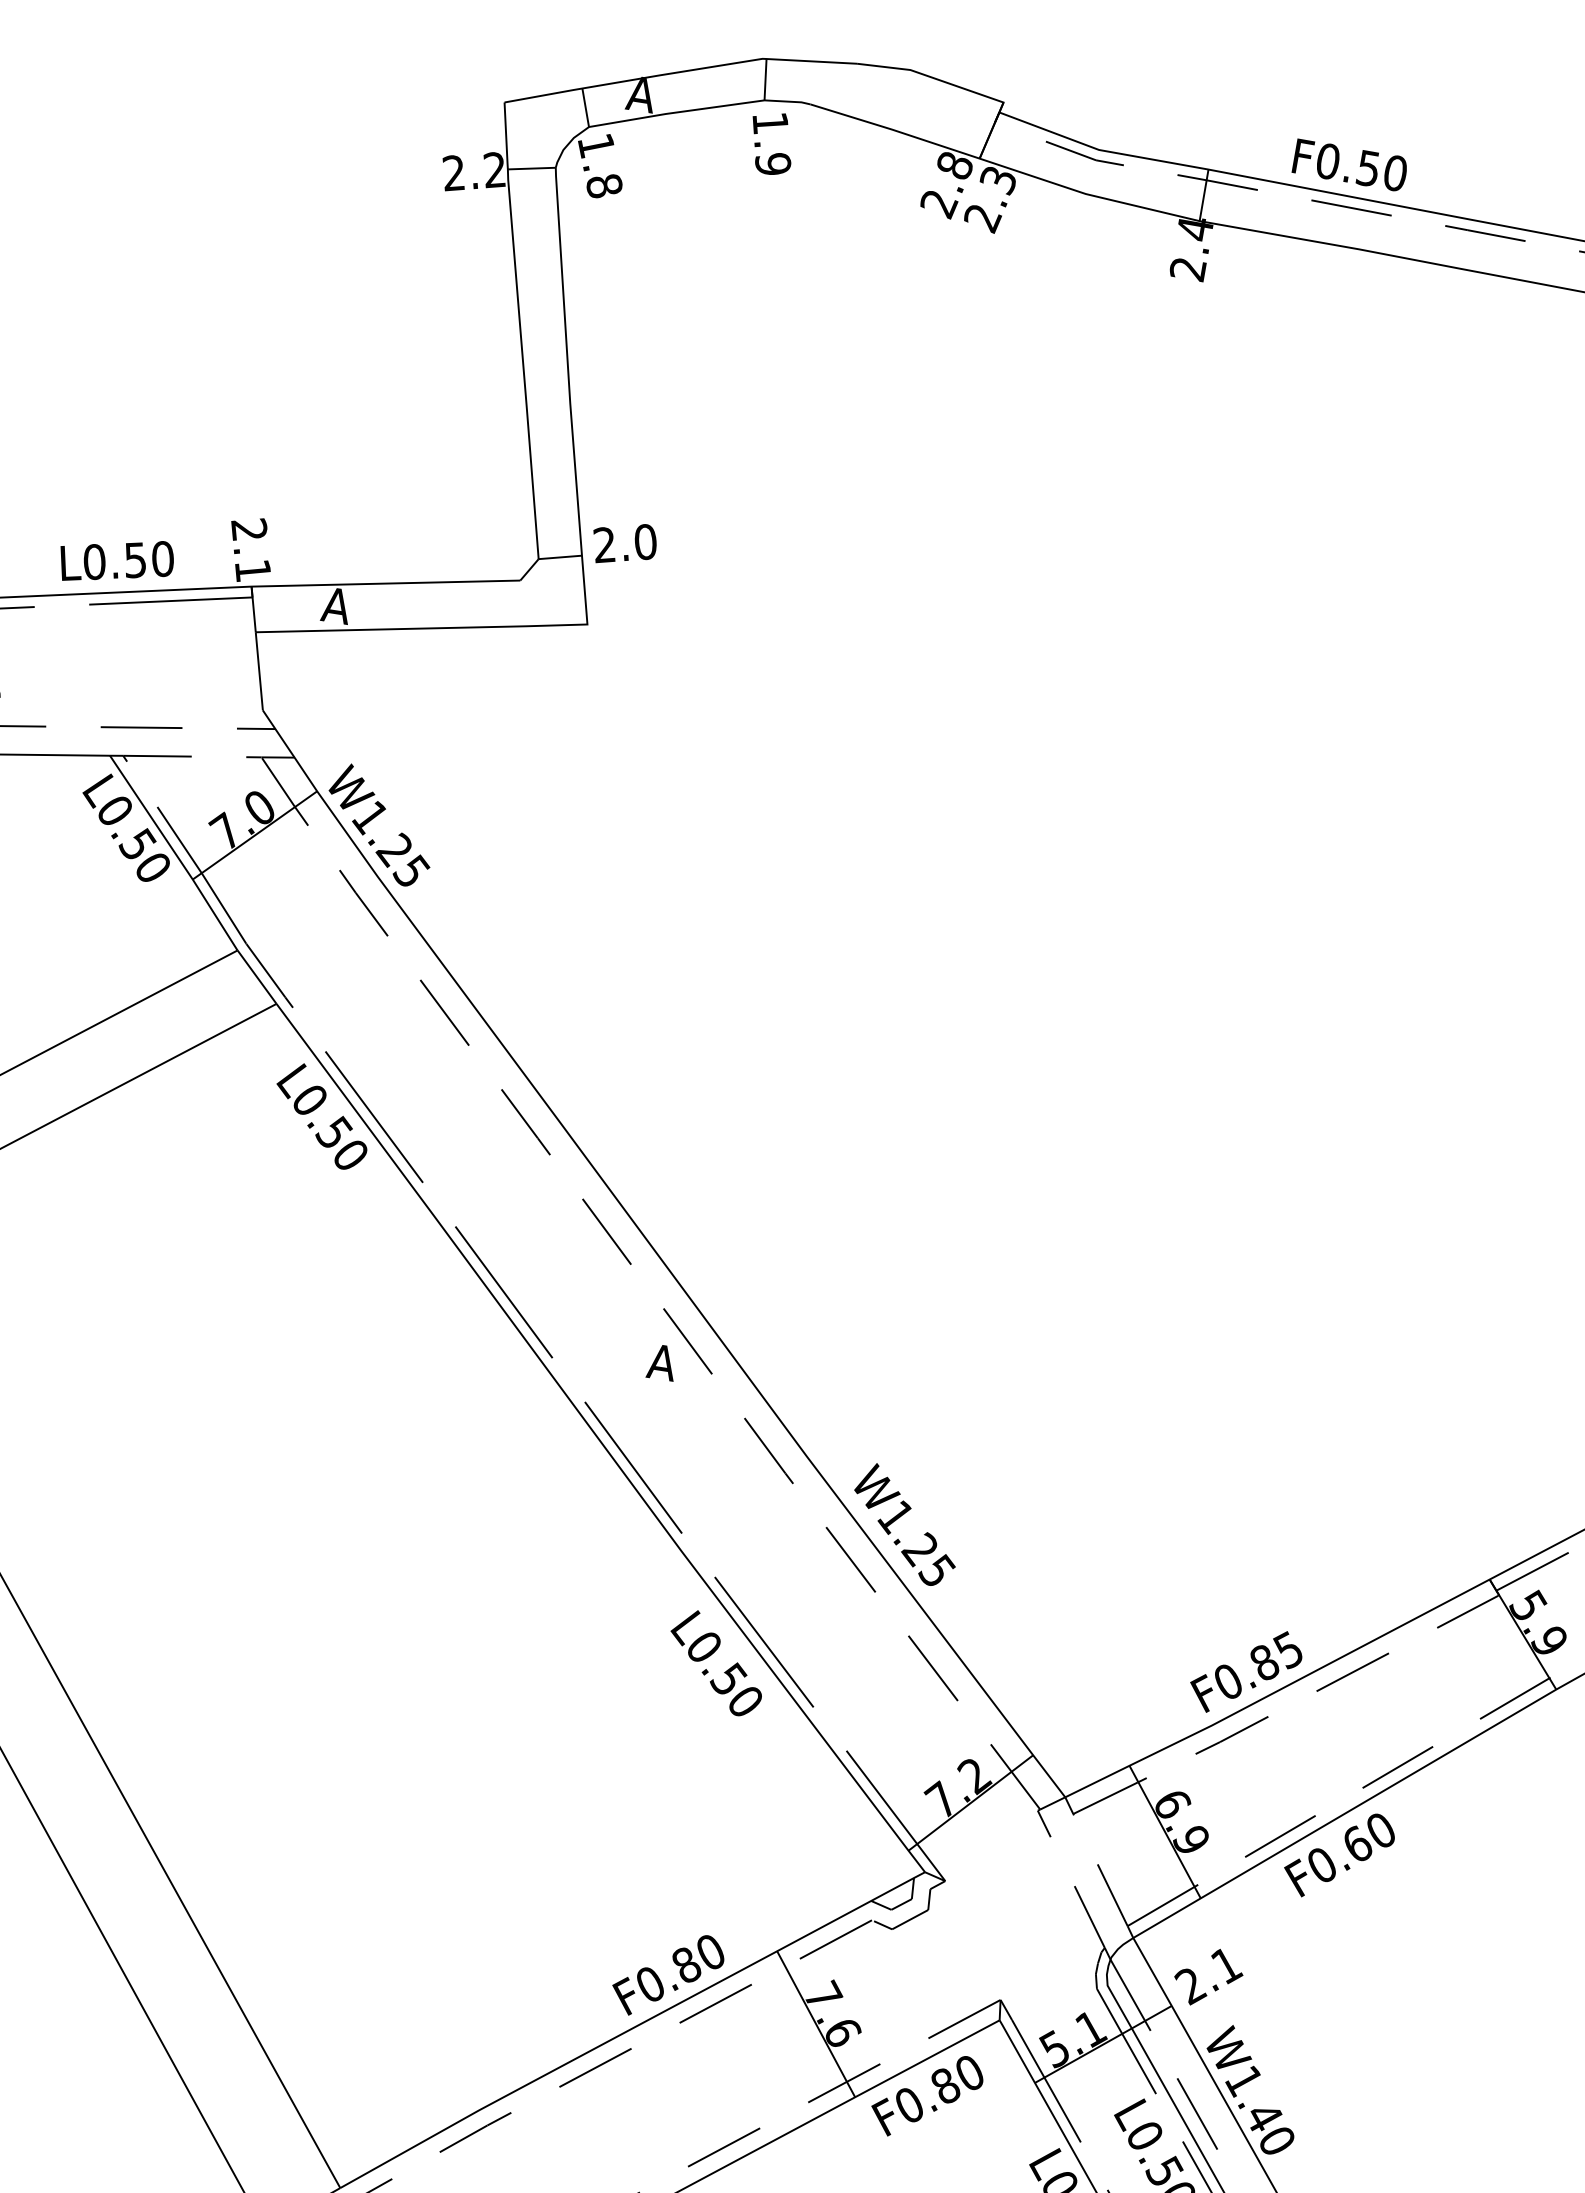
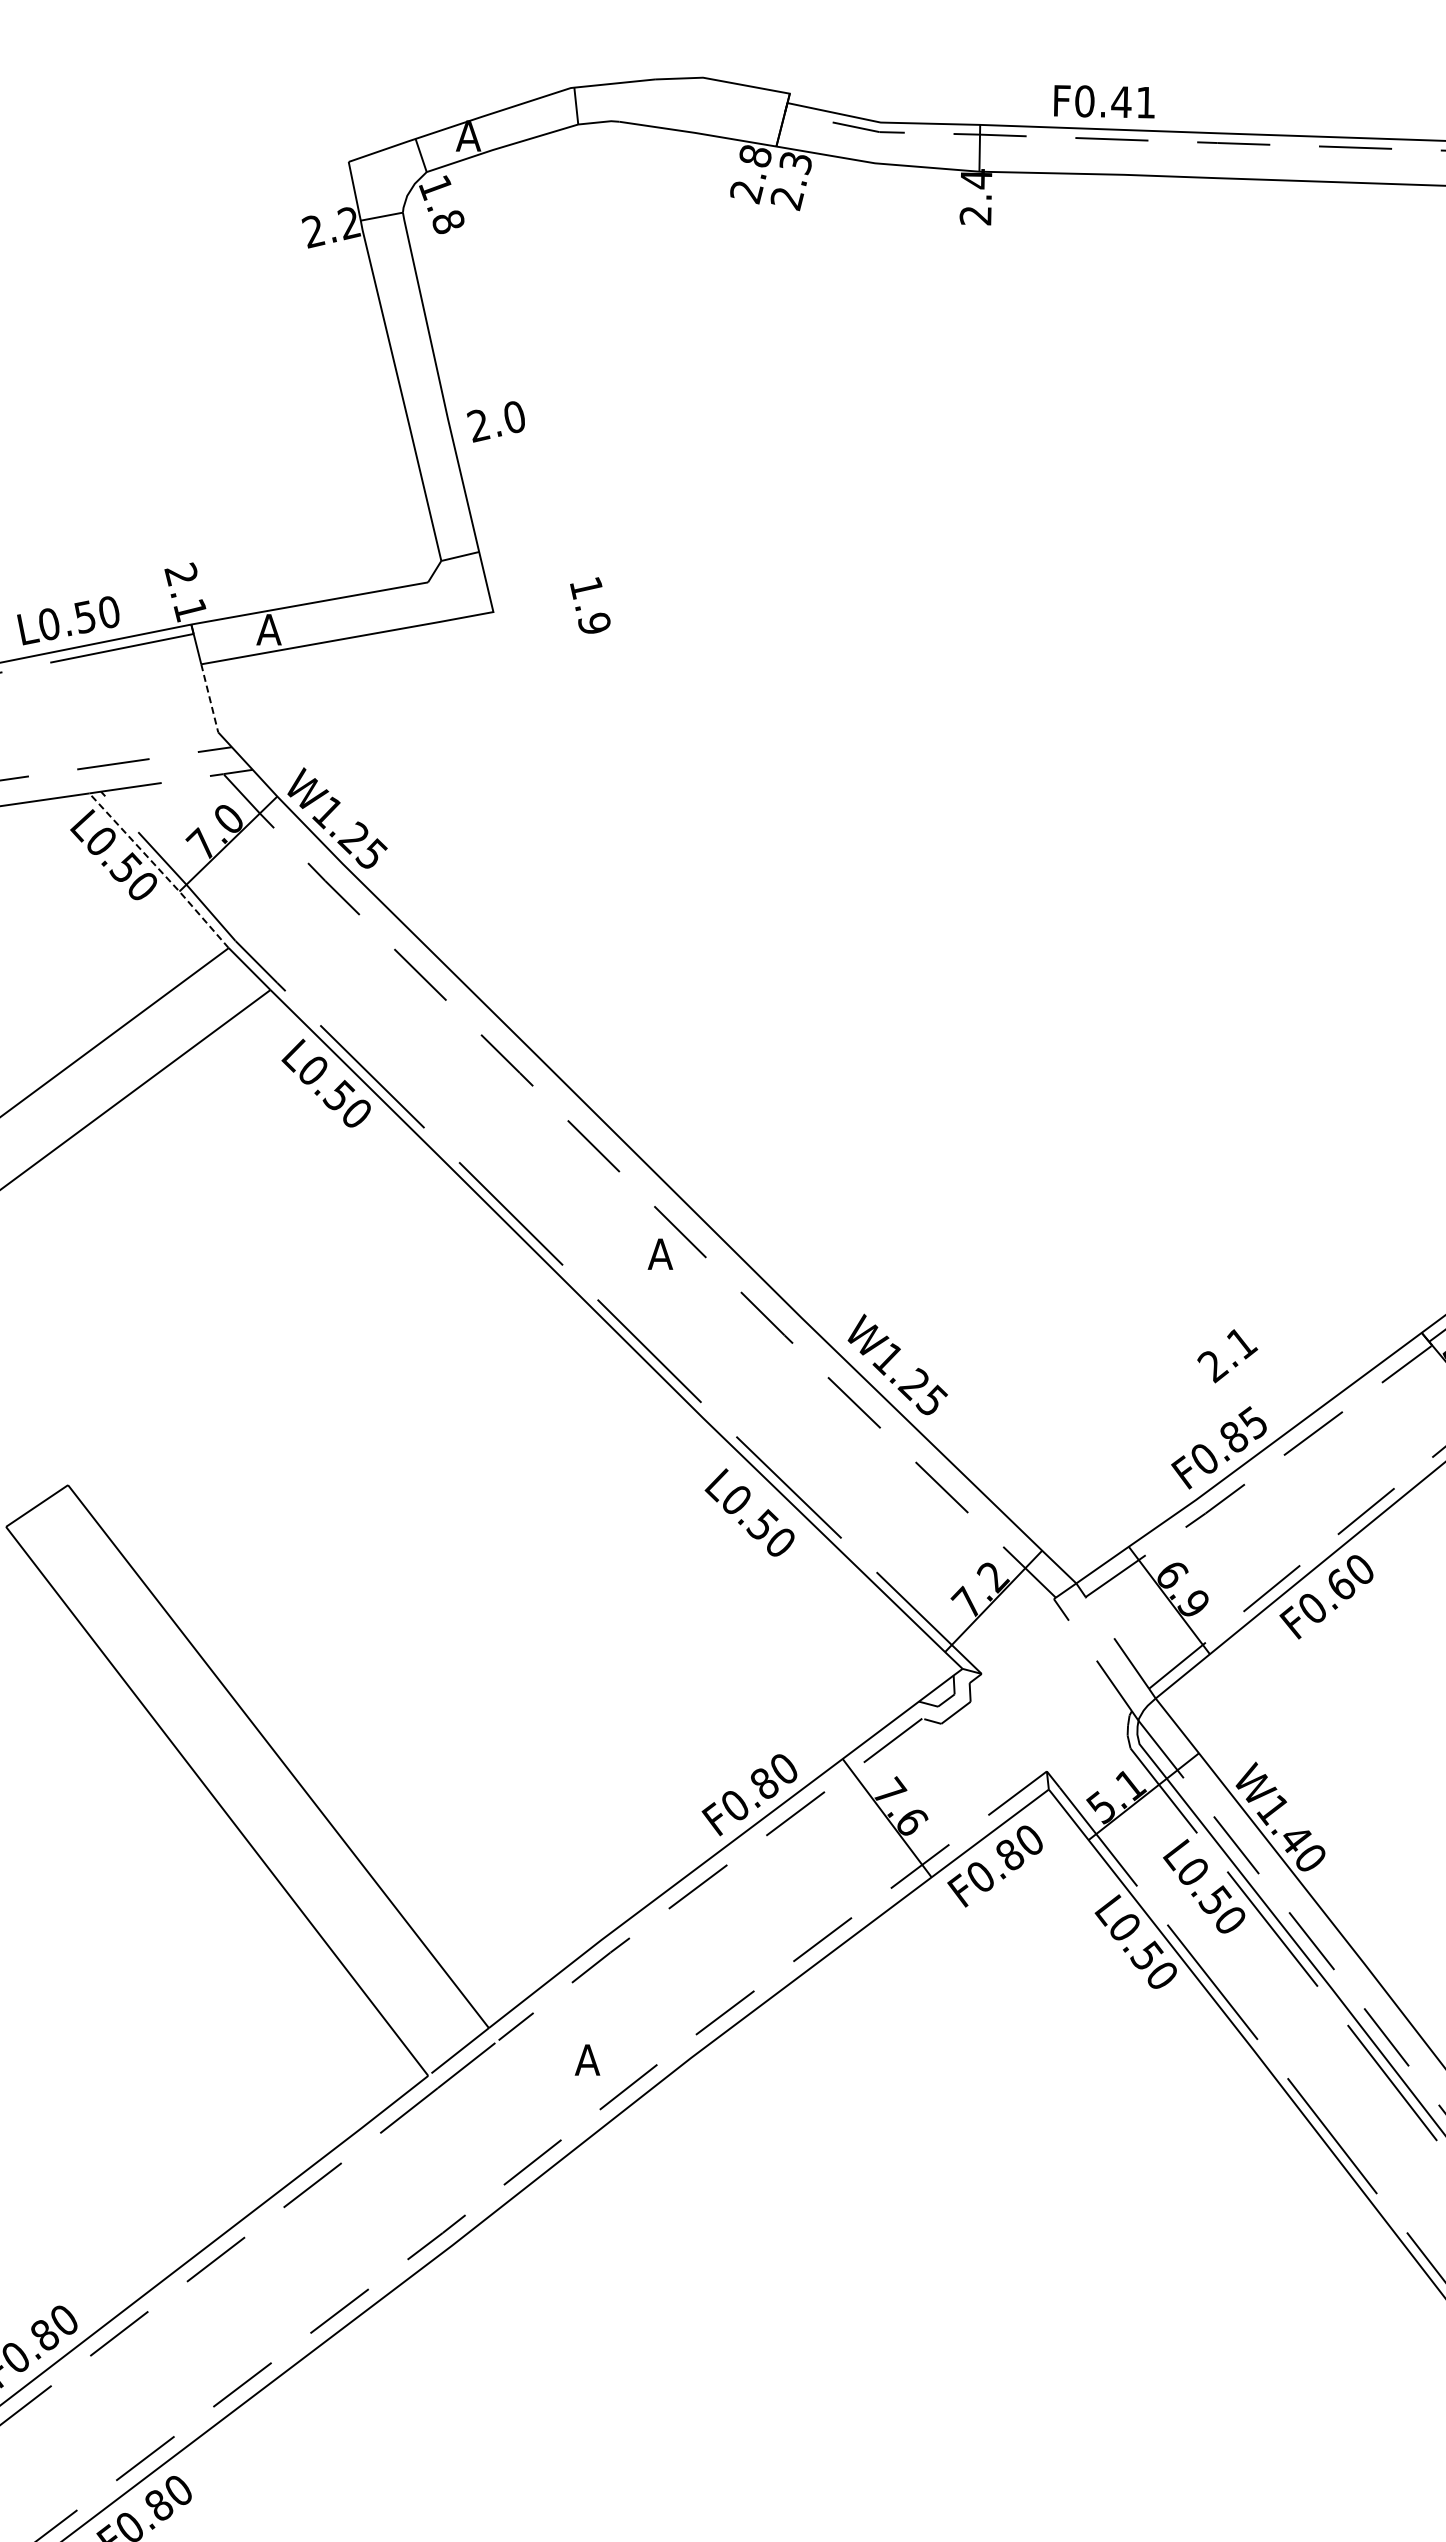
text: (771, 143) -> (590, 605), moved
text: (1381, 171) -> (1133, 102), F0.50 -> F0.41
text: (623, 543) -> (495, 421), moved
line: (258, 671) -> (209, 698), solid -> dashed
line: (175, 854) -> (160, 871), solid -> dashed
text: (1208, 1977) -> (1227, 1356), moved

